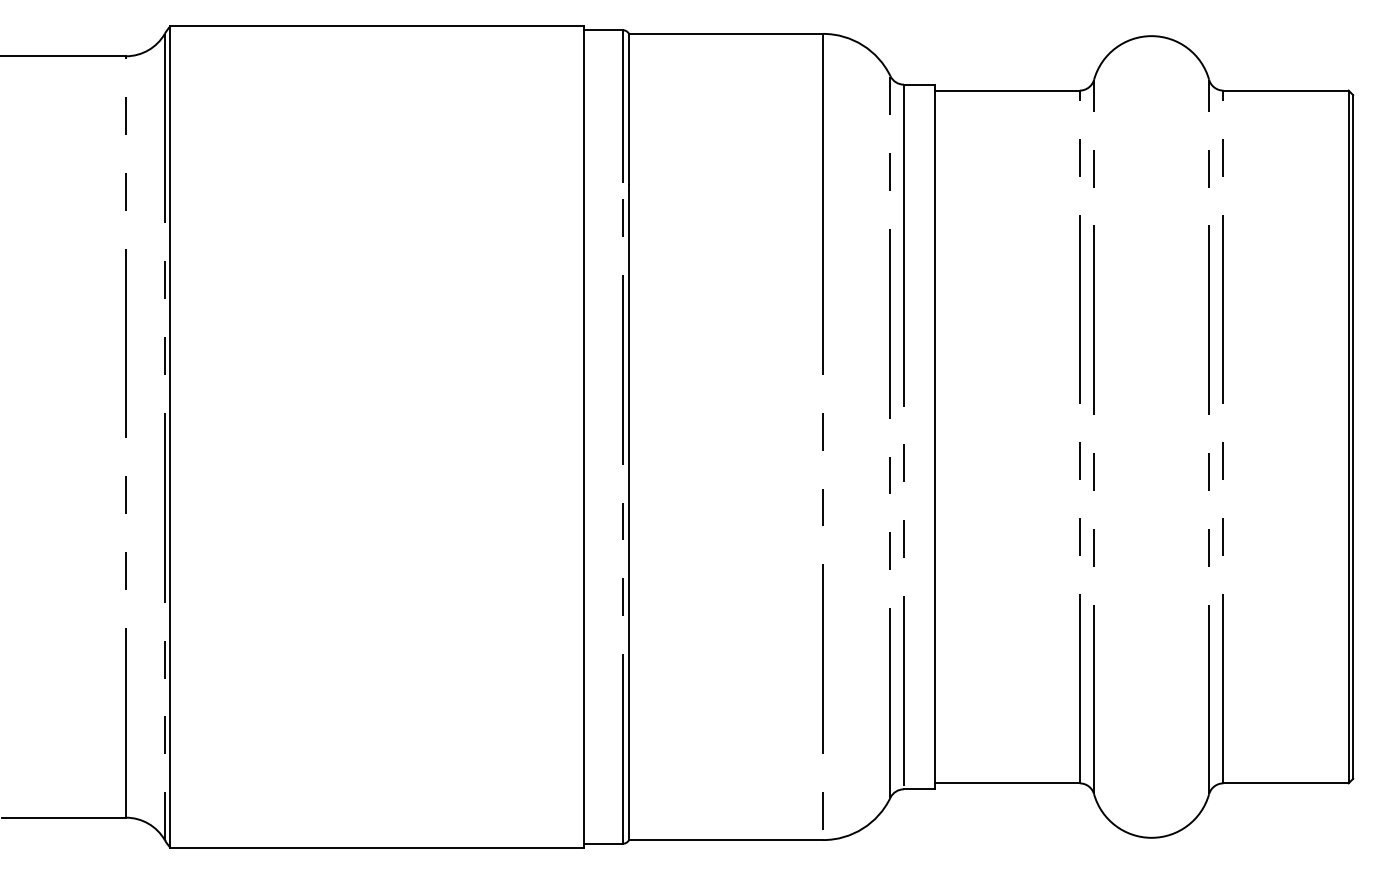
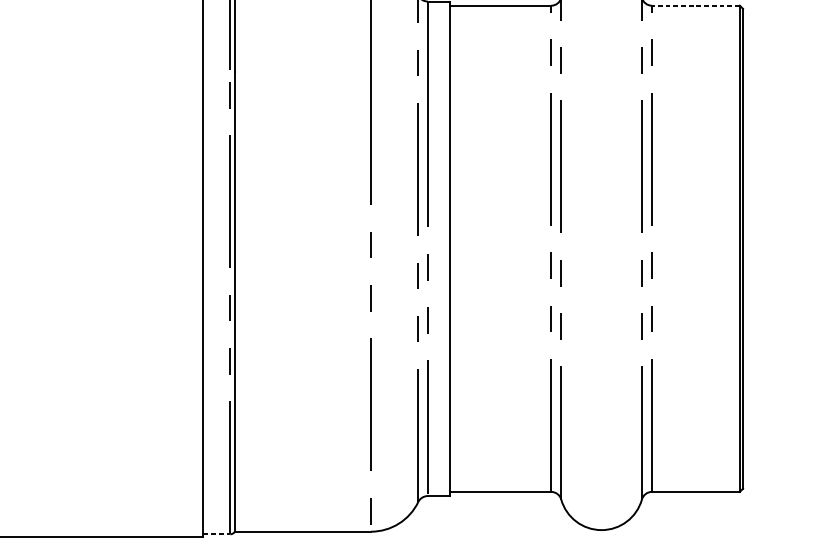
line: (1286, 90) -> (696, 5), solid -> dashed
line: (603, 843) -> (216, 534), solid -> dashed

